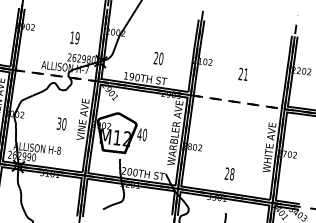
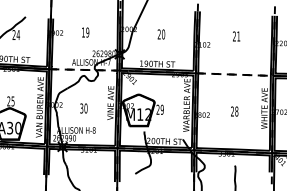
text: (74, 37) -> (85, 32), moved
text: (158, 58) -> (161, 34), moved
text: (243, 74) -> (236, 36), moved
text: (61, 123) -> (83, 108), moved
text: (141, 134) -> (159, 109), 40 -> 29
text: (229, 173) -> (234, 111), moved

